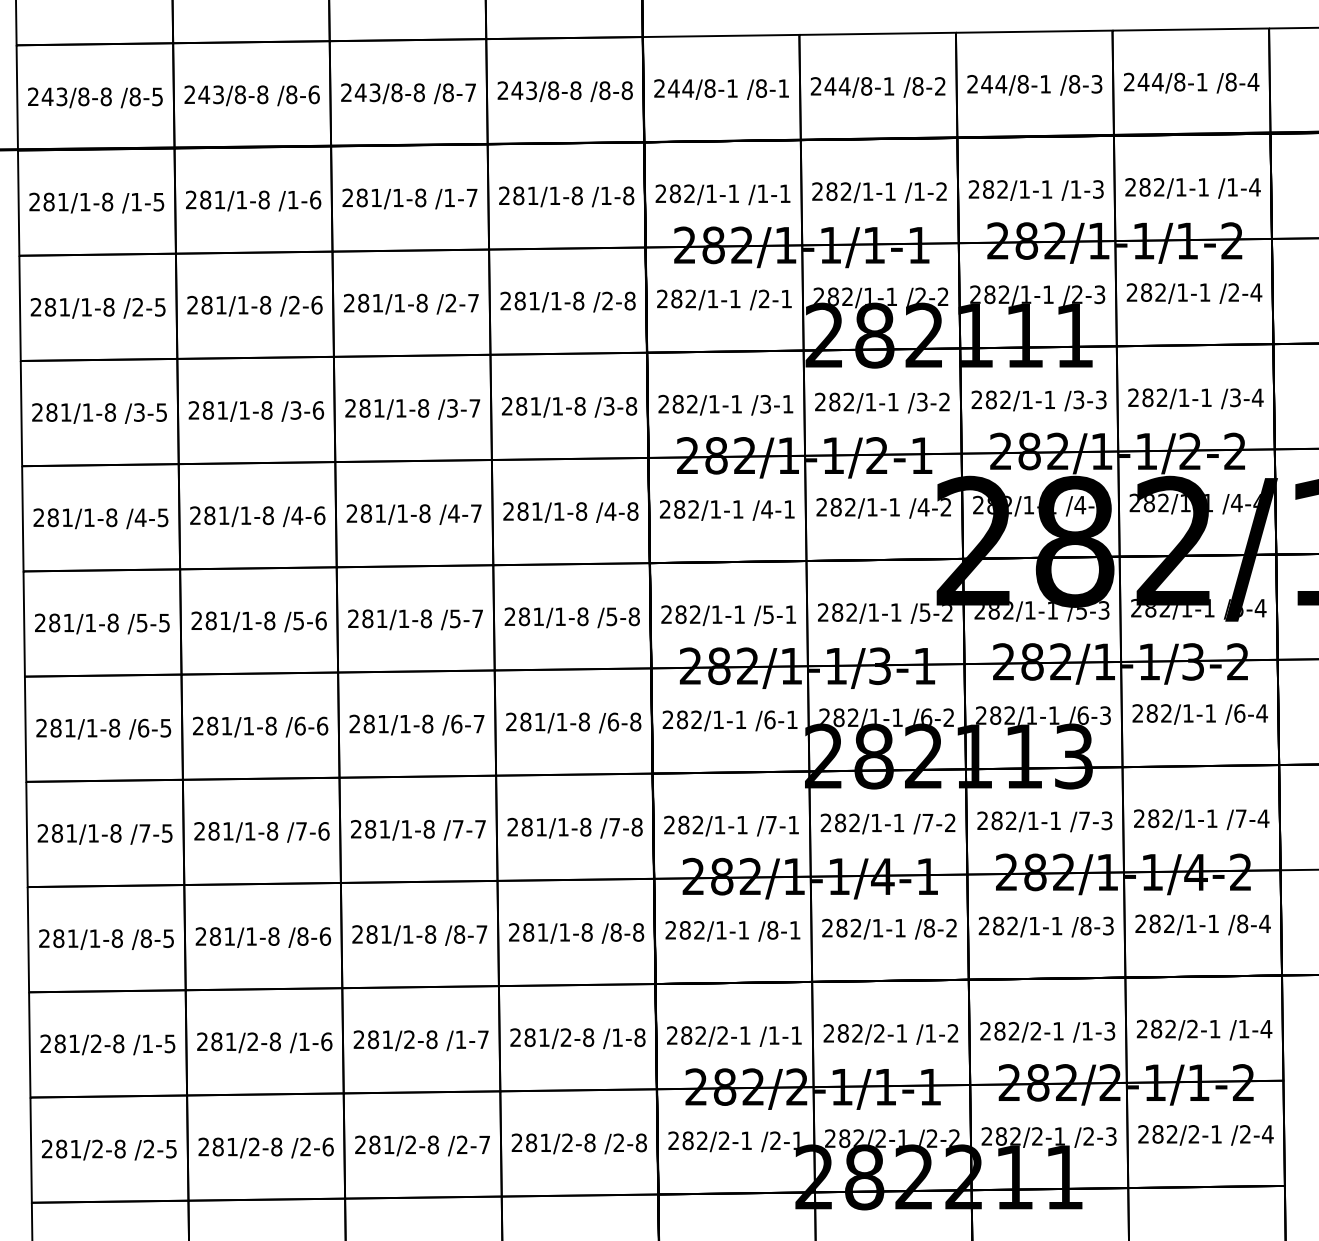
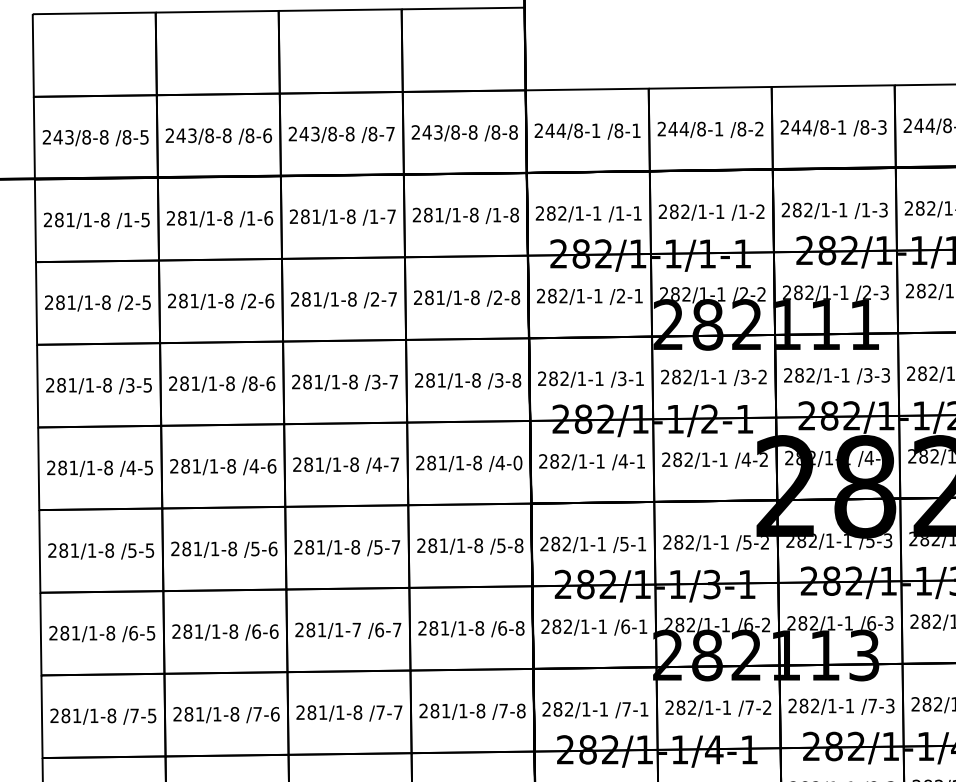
text: (295, 410) -> (252, 383), /3-6 -> /8-6
text: (632, 511) -> (517, 463), /4-8 -> /4-0
text: (427, 723) -> (356, 629), 281/1-8 -> 281/1-7

